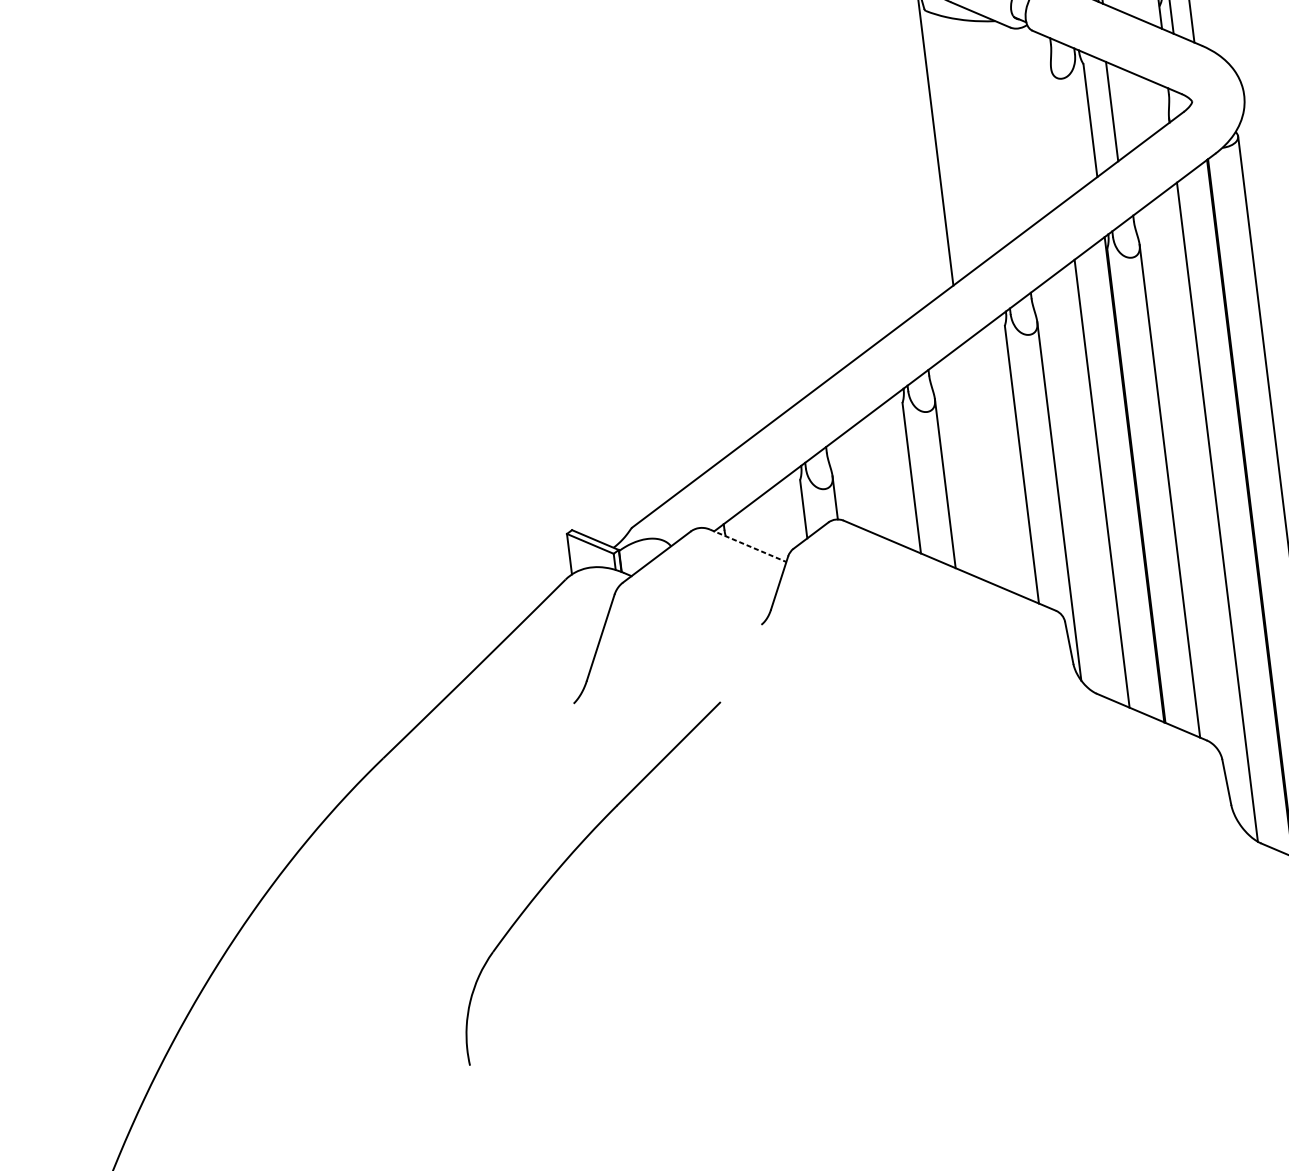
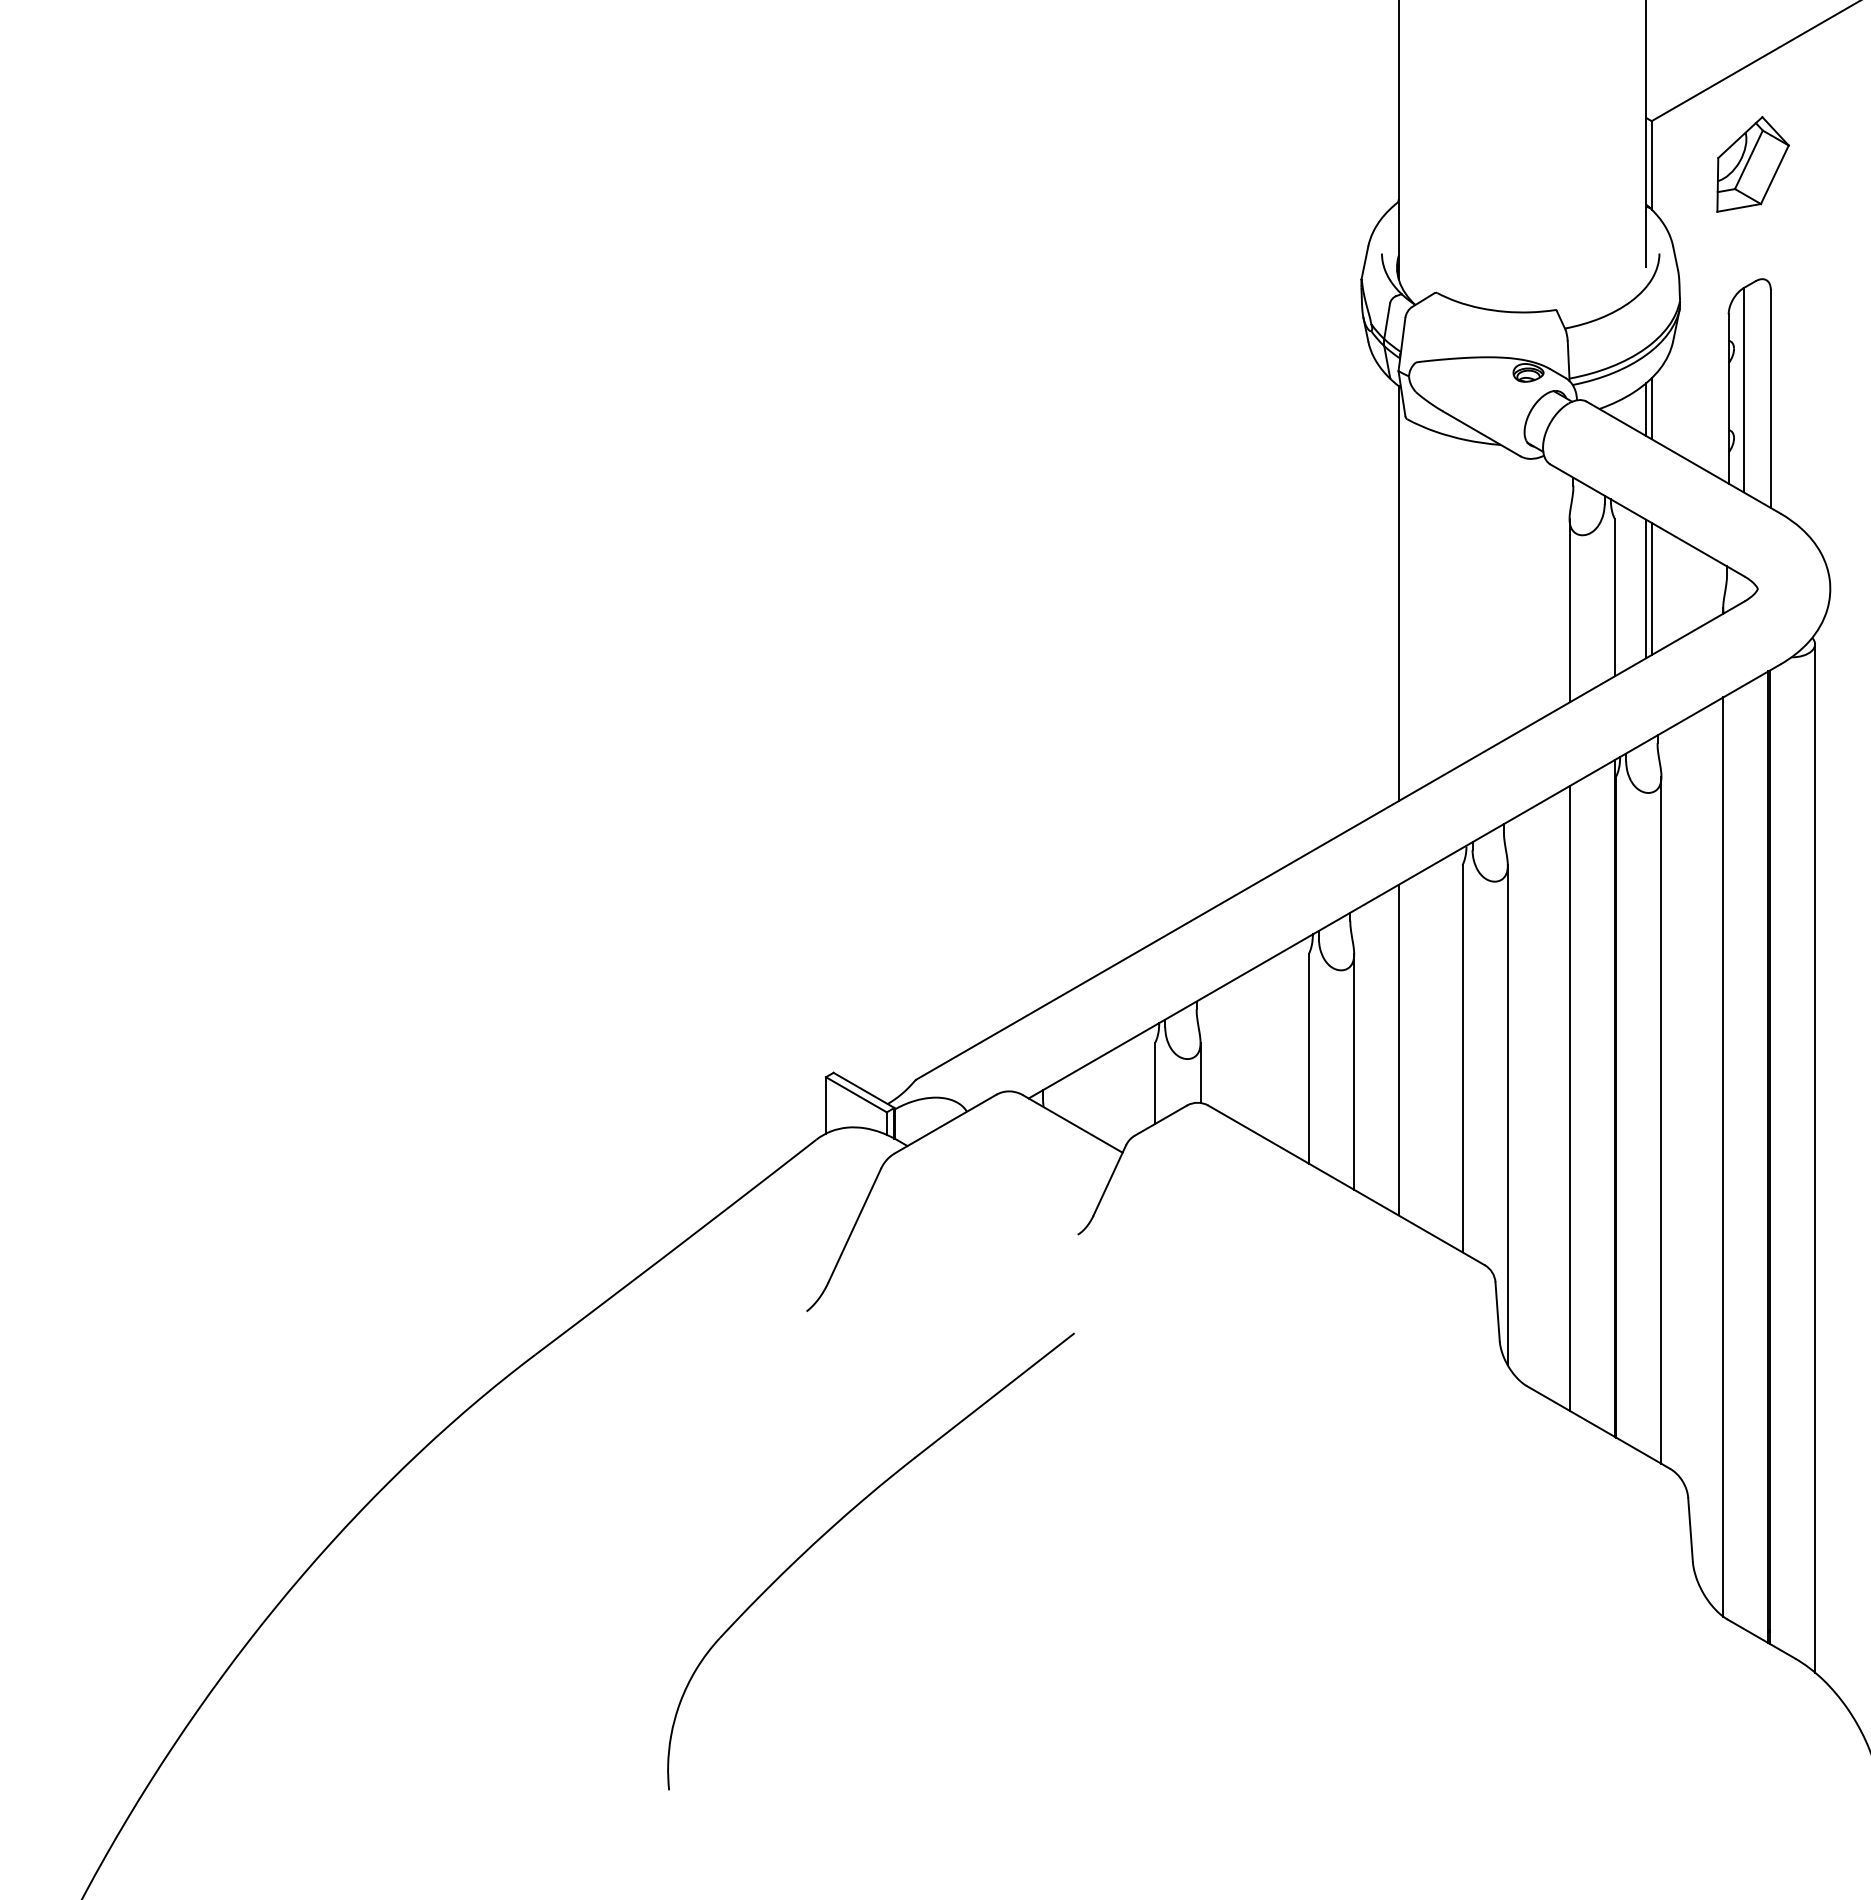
line: (1115, 110) -> (1651, 588), added
line: (1059, 133) -> (1569, 610), added
line: (975, 463) -> (1398, 1049), added
line: (748, 546) -> (1073, 1124), dashed -> solid
part: (568, 859) -> (838, 1523), moved

